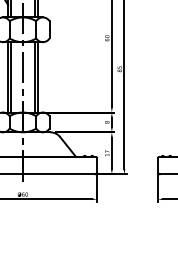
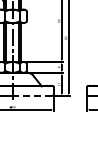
line: (59, 175) -> (32, 96), solid -> dashed

